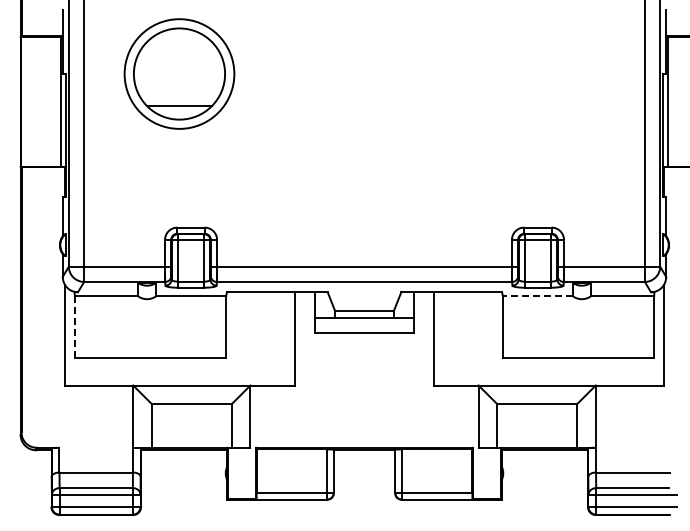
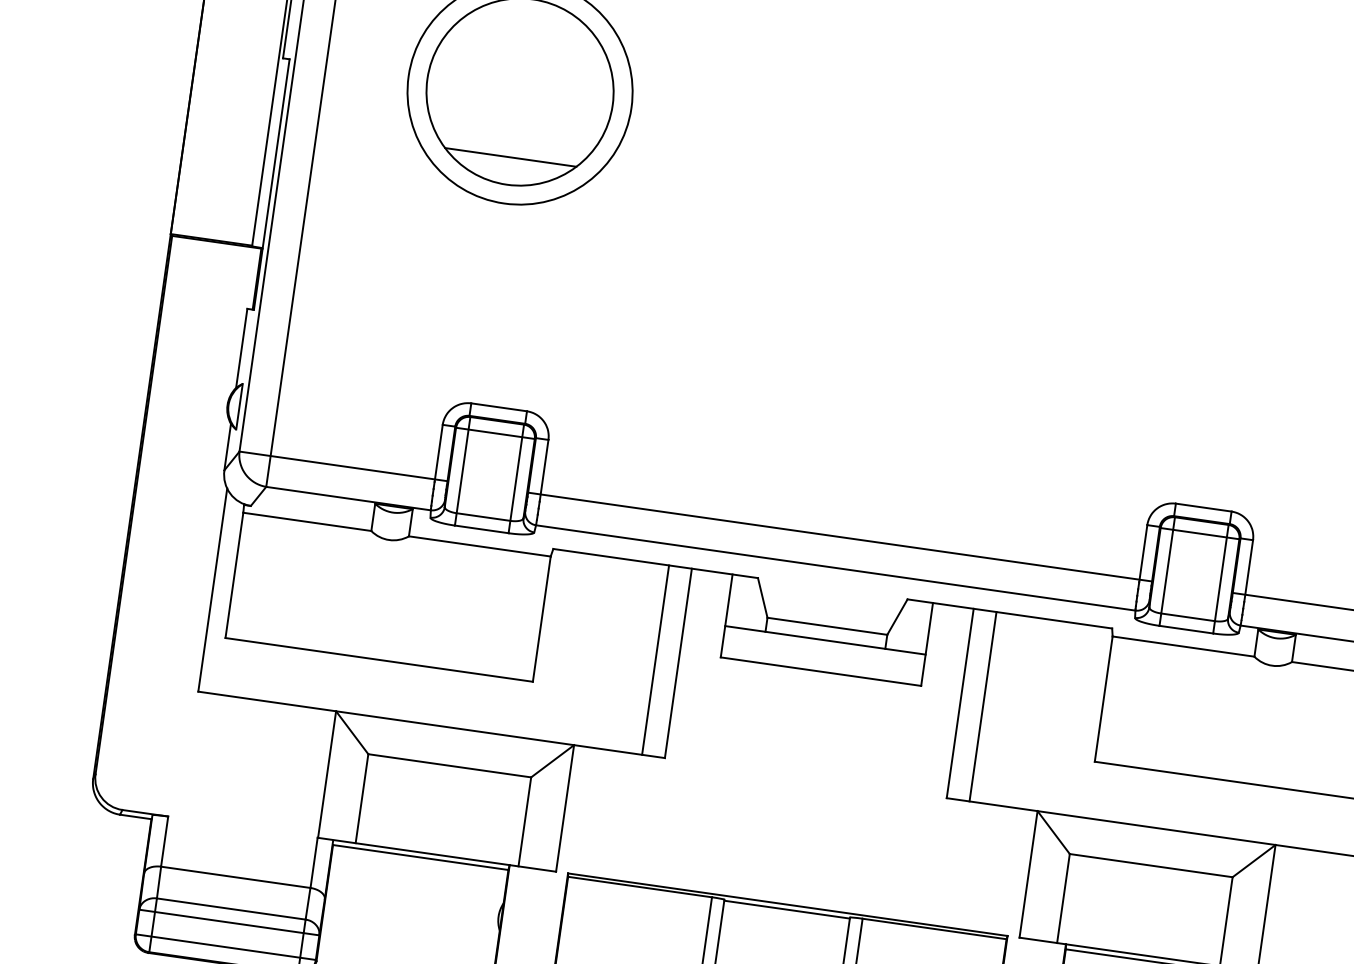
line: (537, 296) -> (1182, 647), dashed -> solid
line: (74, 326) -> (233, 574), dashed -> solid
line: (283, 338) -> (654, 659), added
line: (445, 338) -> (983, 706), added

